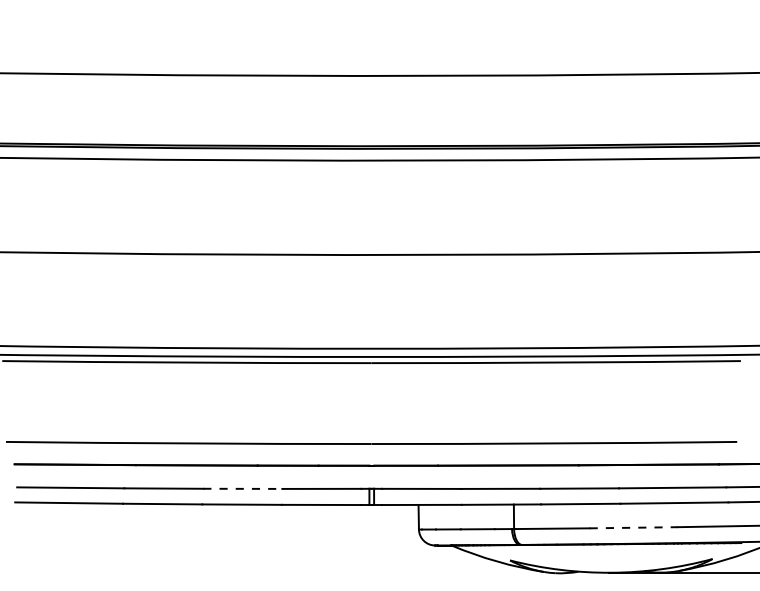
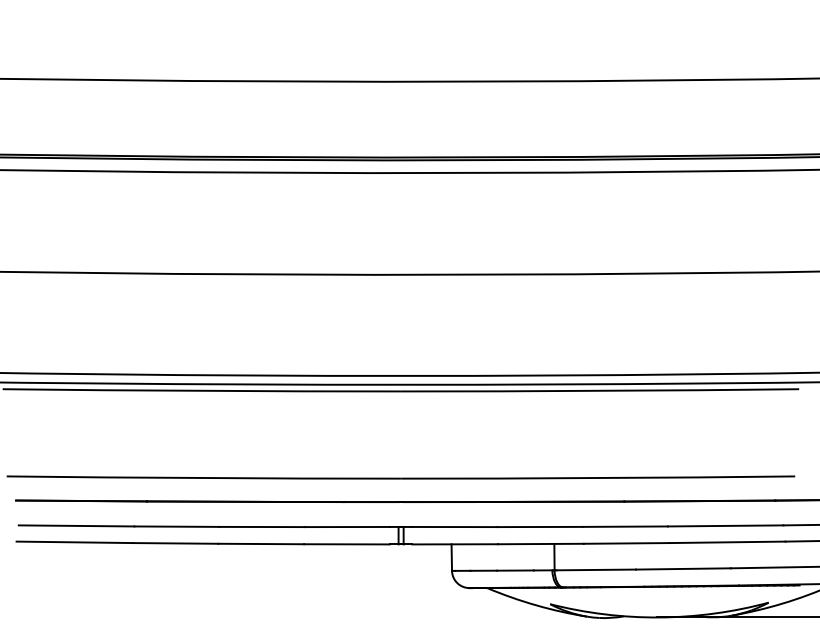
line: (242, 488) -> (261, 526), dashed -> solid
line: (633, 527) -> (683, 568), dashed -> solid

